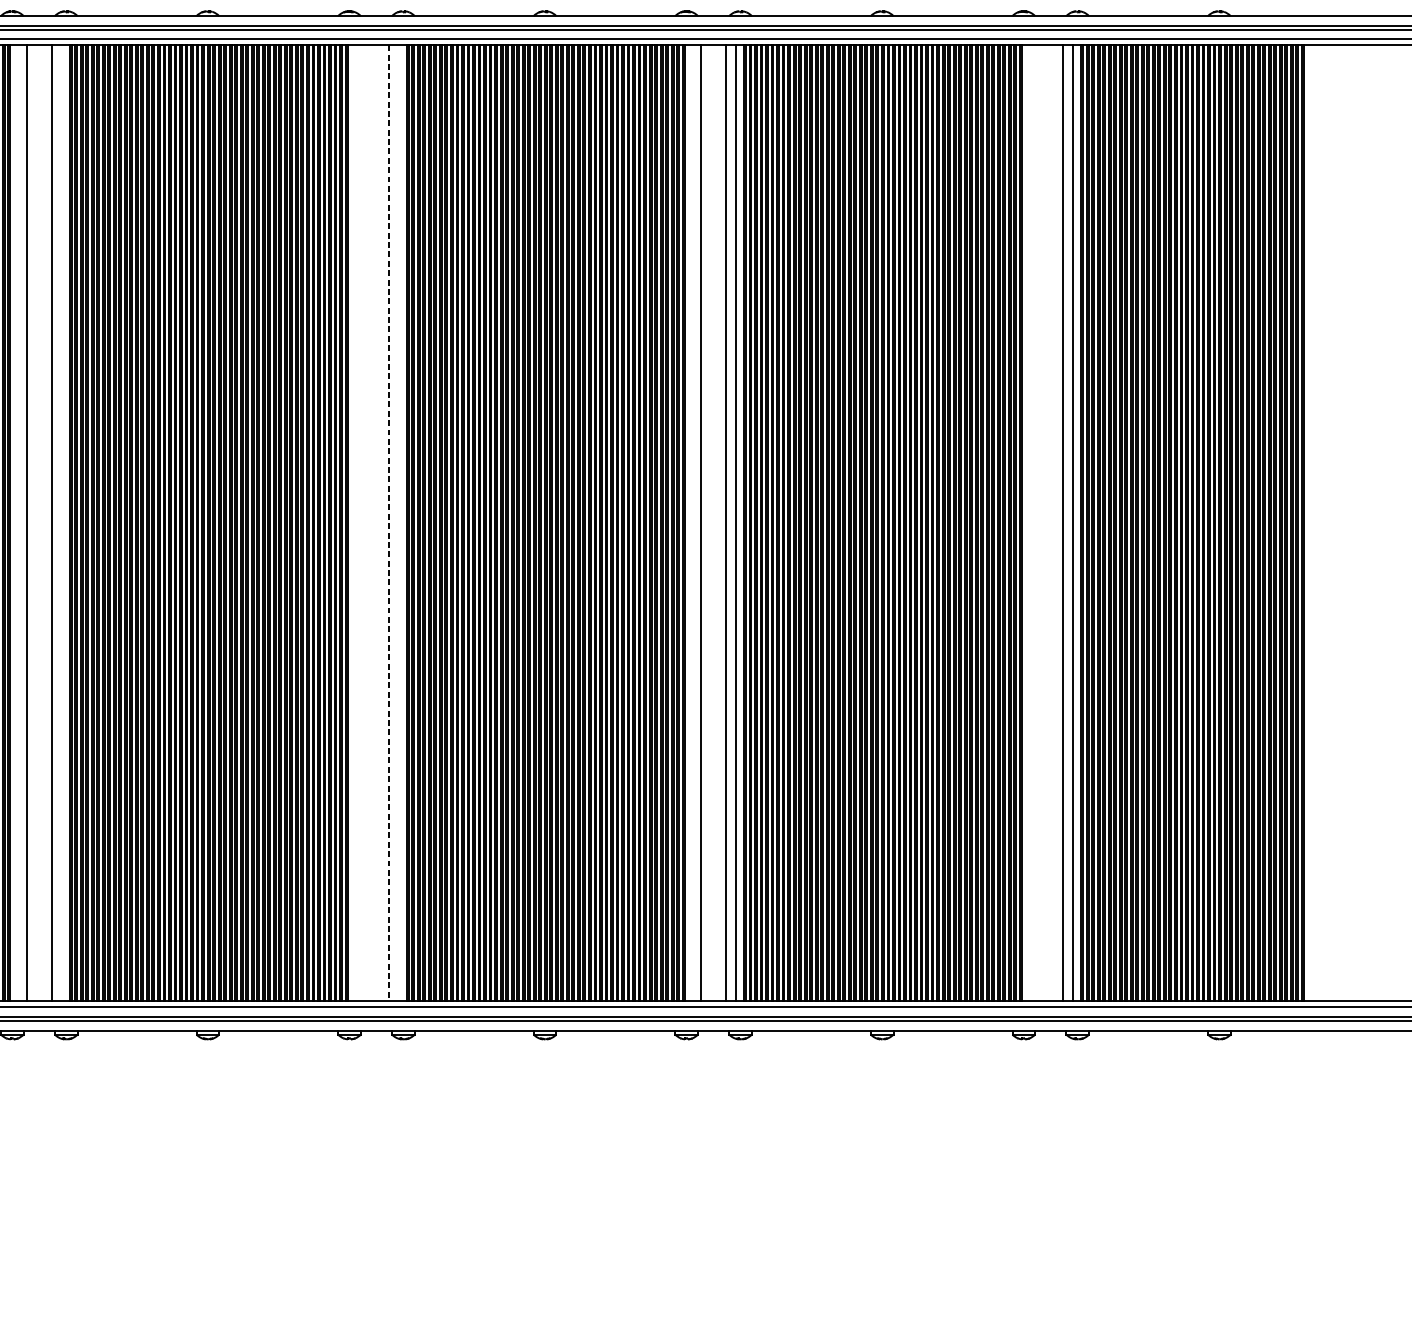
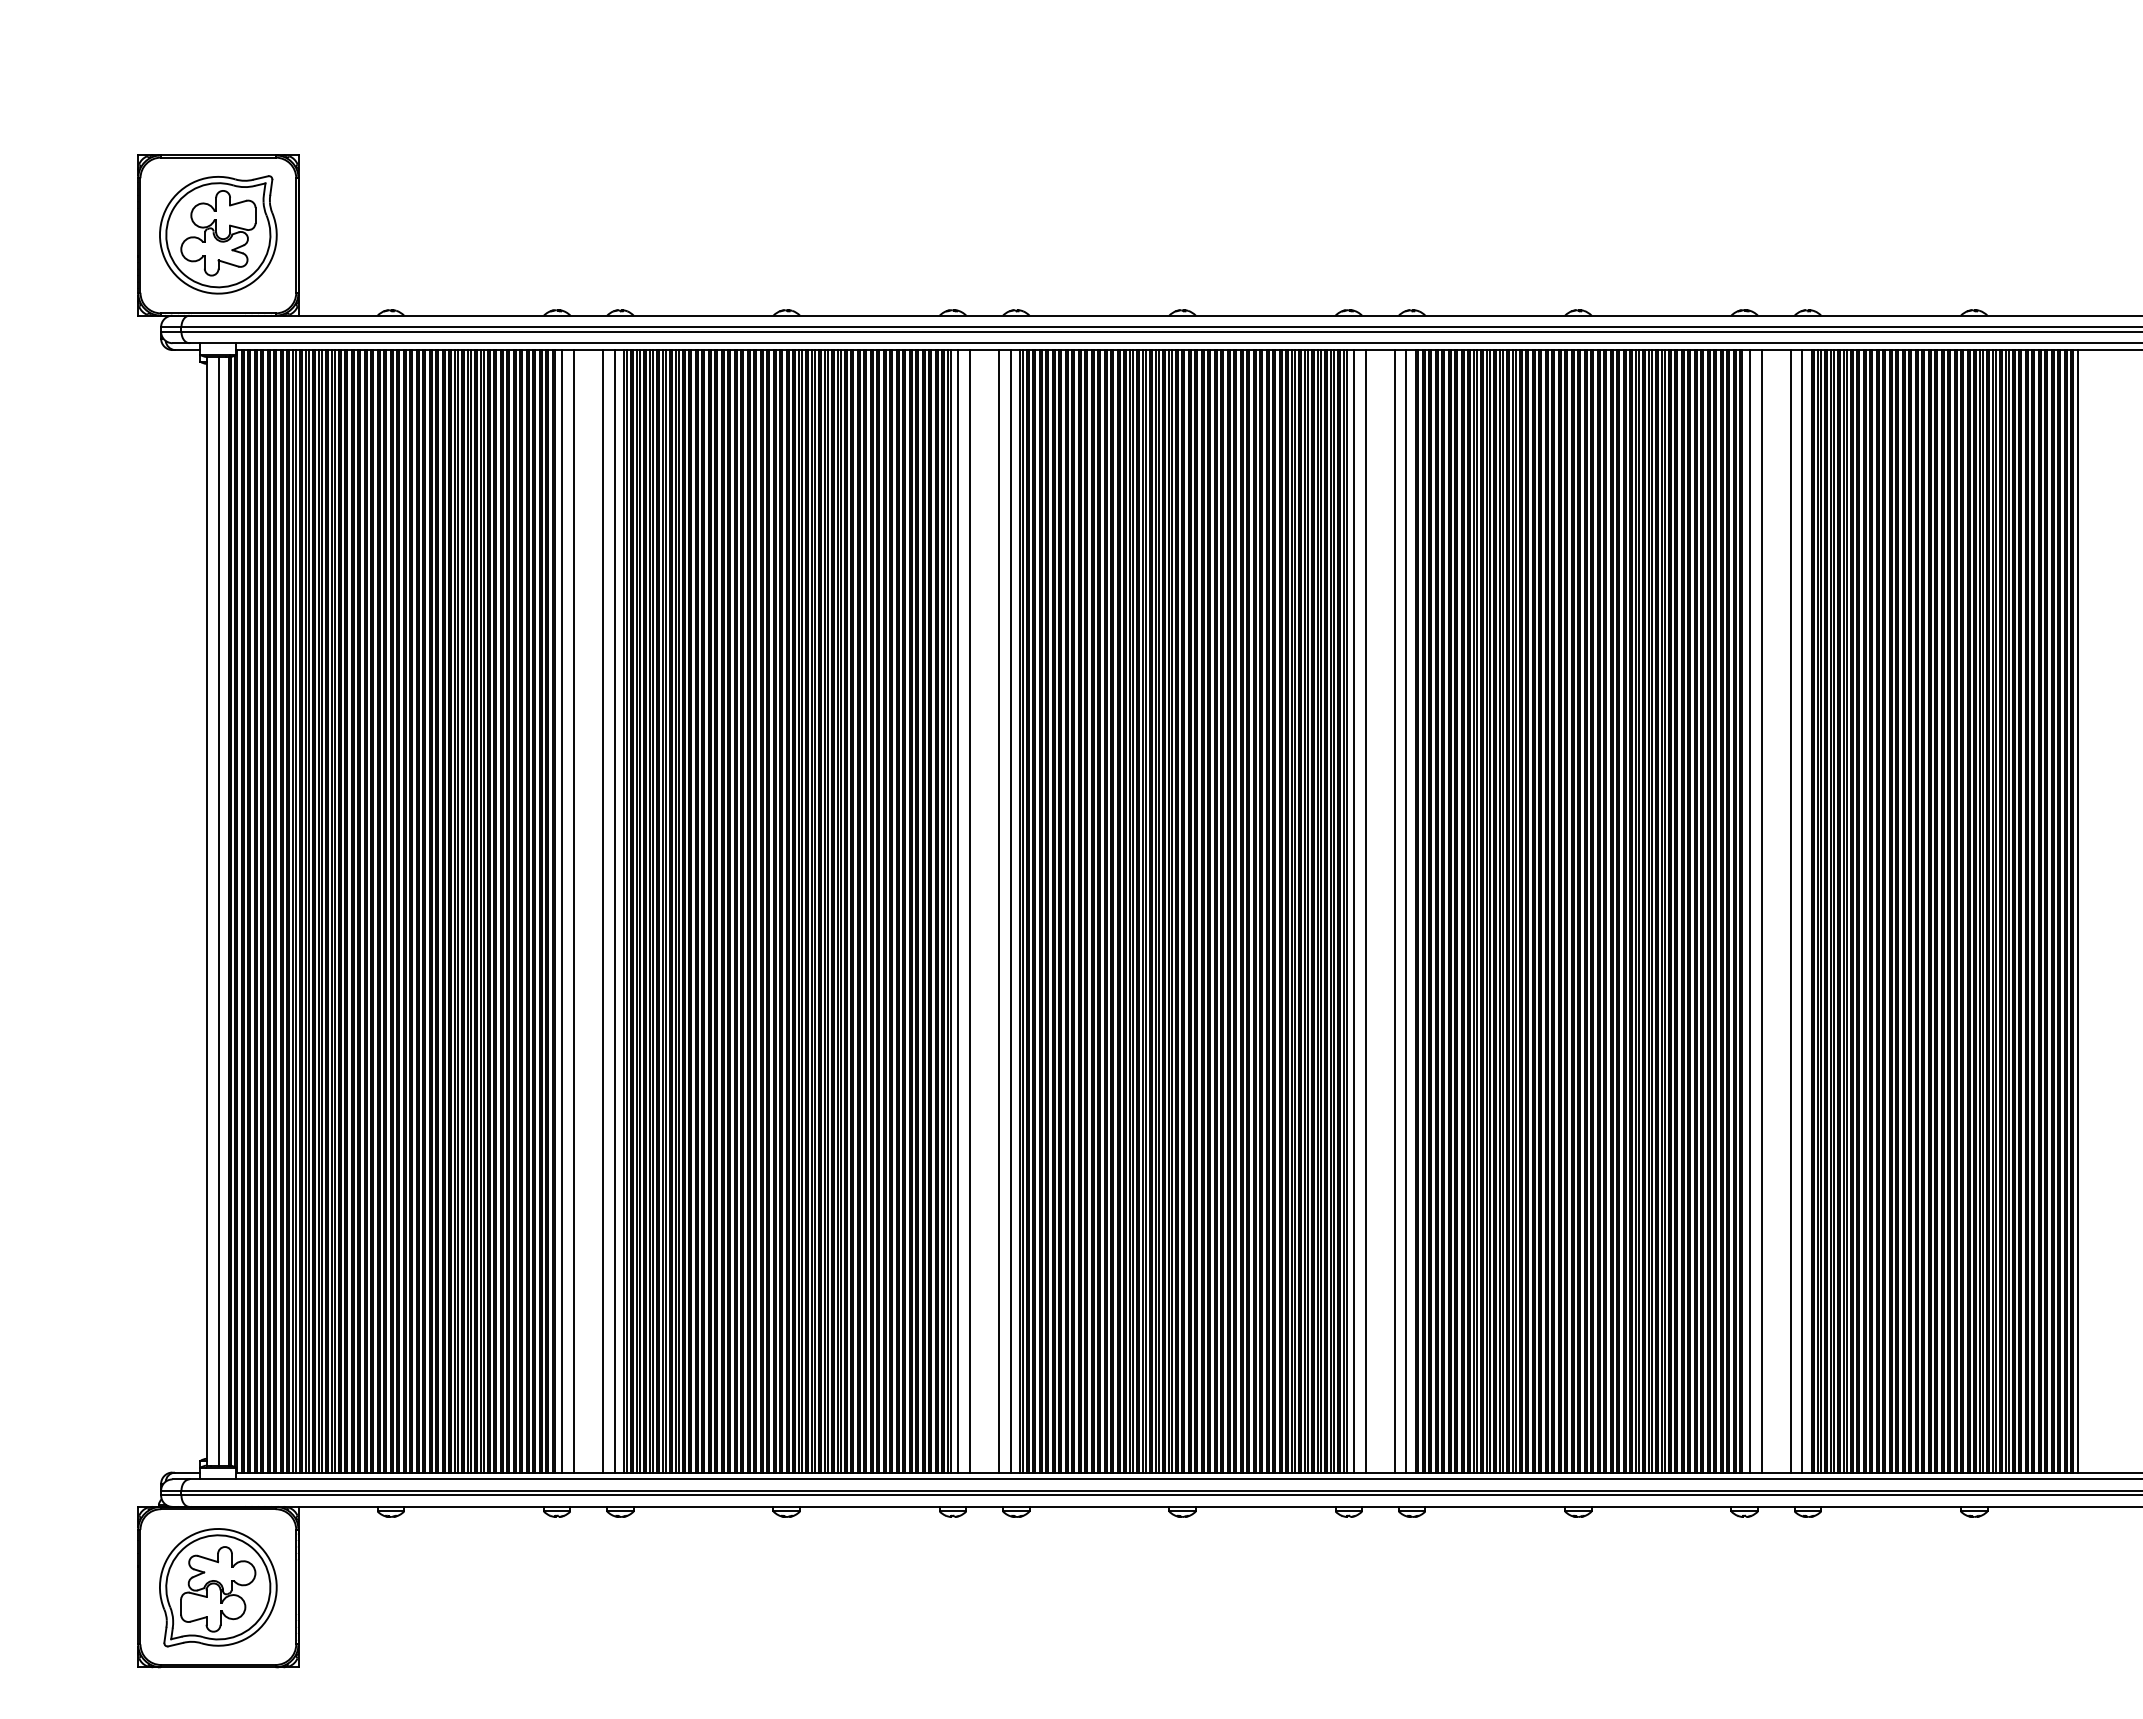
line: (16, 523) -> (562, 911), added
line: (61, 523) -> (614, 911), added
line: (354, 523) -> (958, 911), added
line: (363, 523) -> (969, 911), added
line: (389, 523) -> (999, 911), dashed -> solid
line: (398, 523) -> (1010, 911), added
line: (690, 523) -> (1353, 911), added
line: (1027, 523) -> (1749, 911), added
line: (1038, 523) -> (1761, 911), added
line: (1307, 523) -> (2077, 911), added

